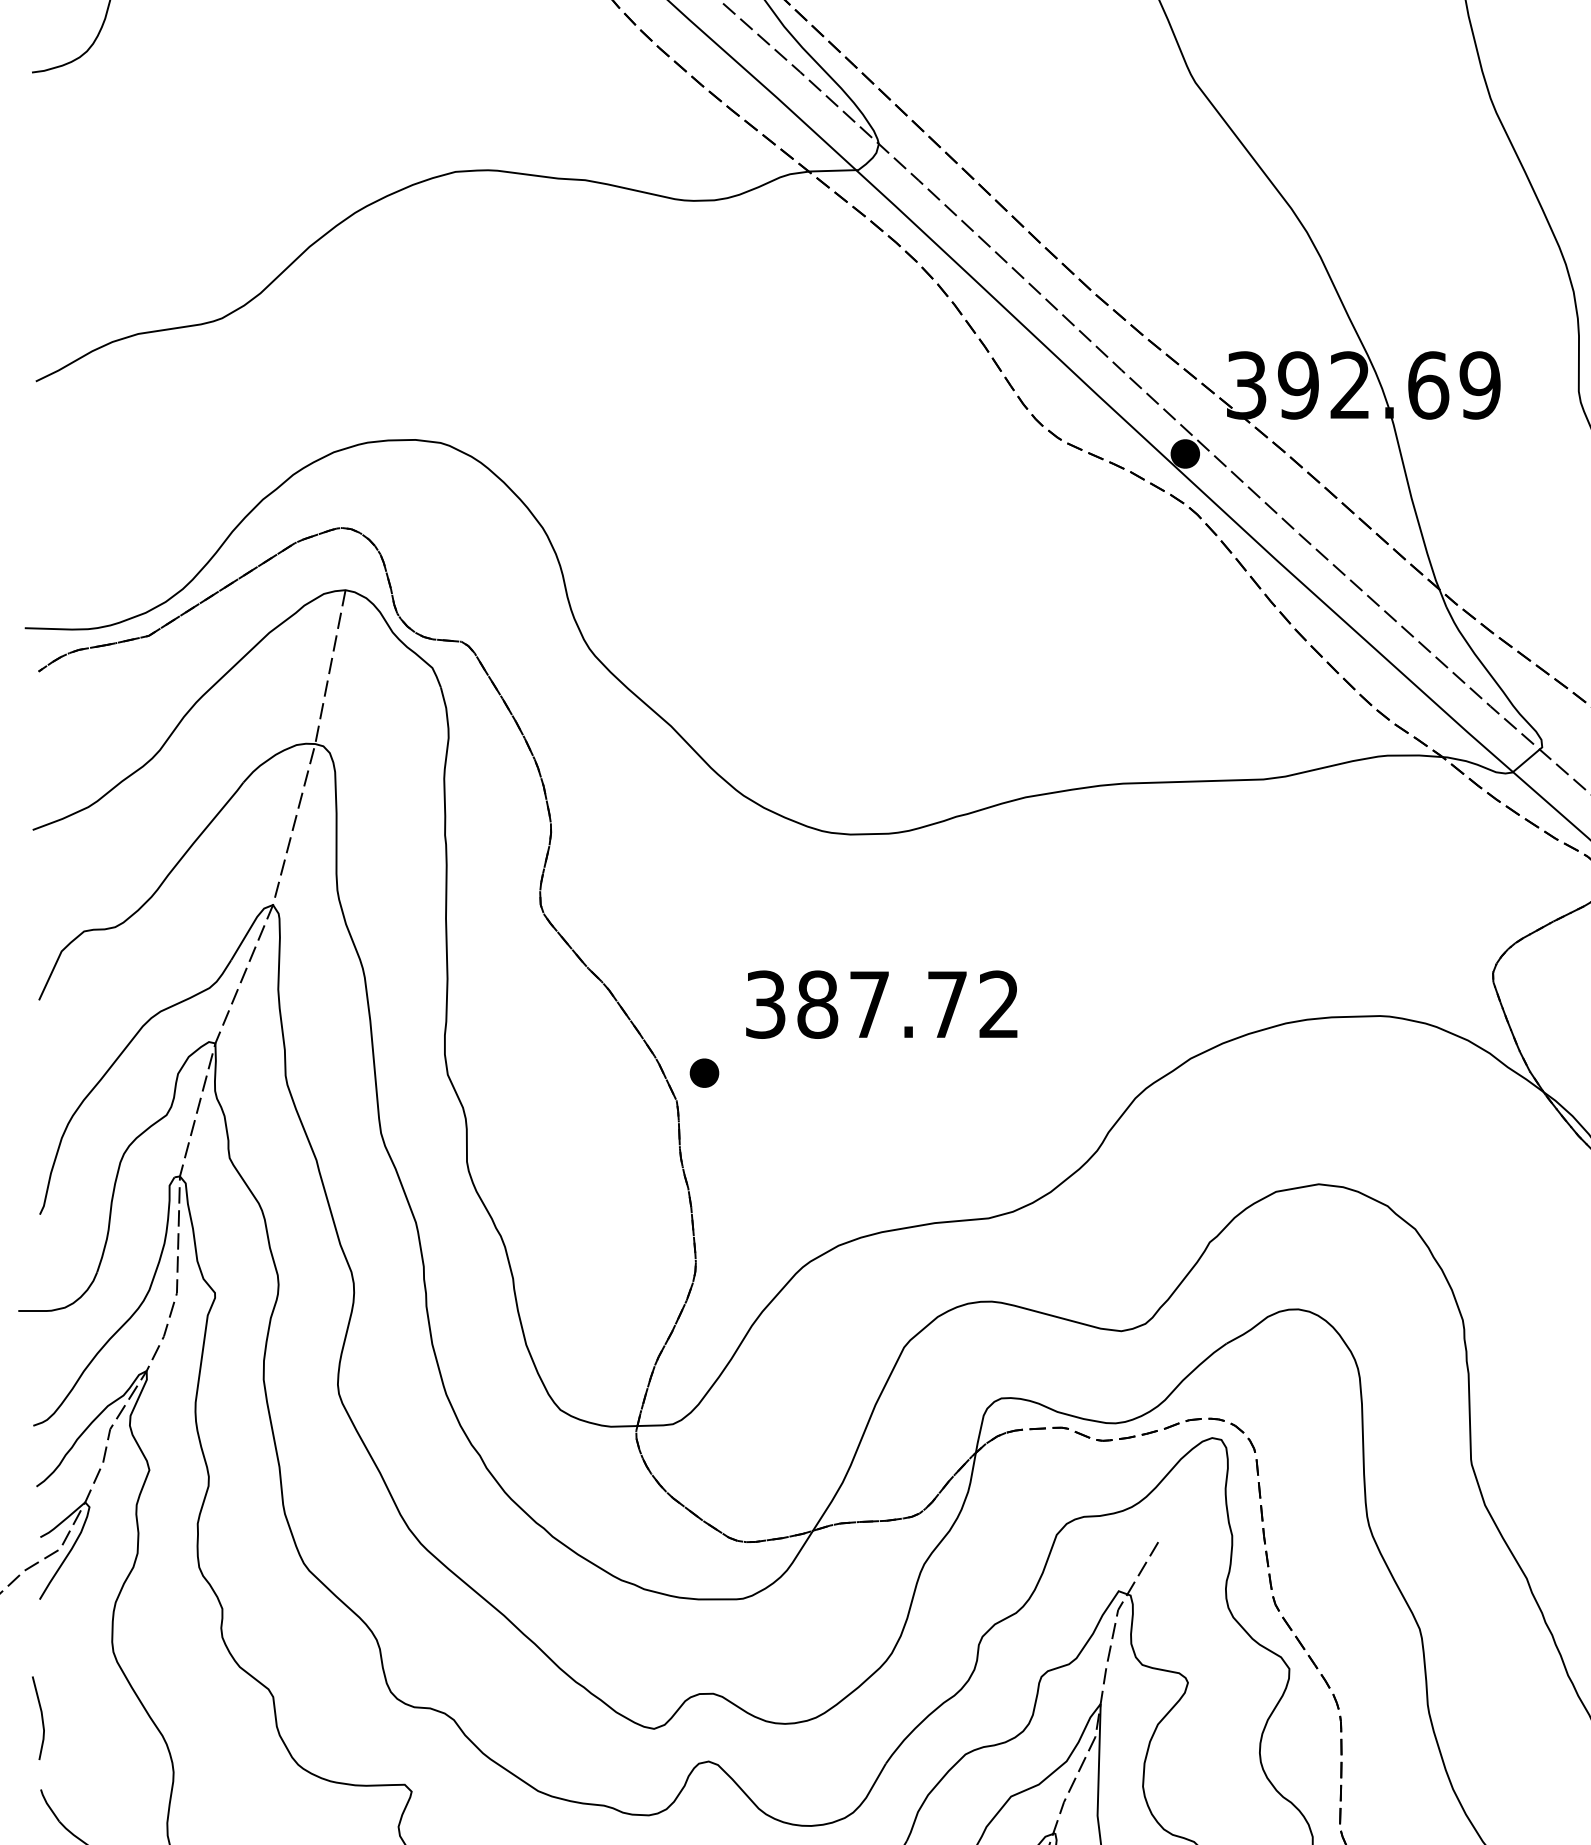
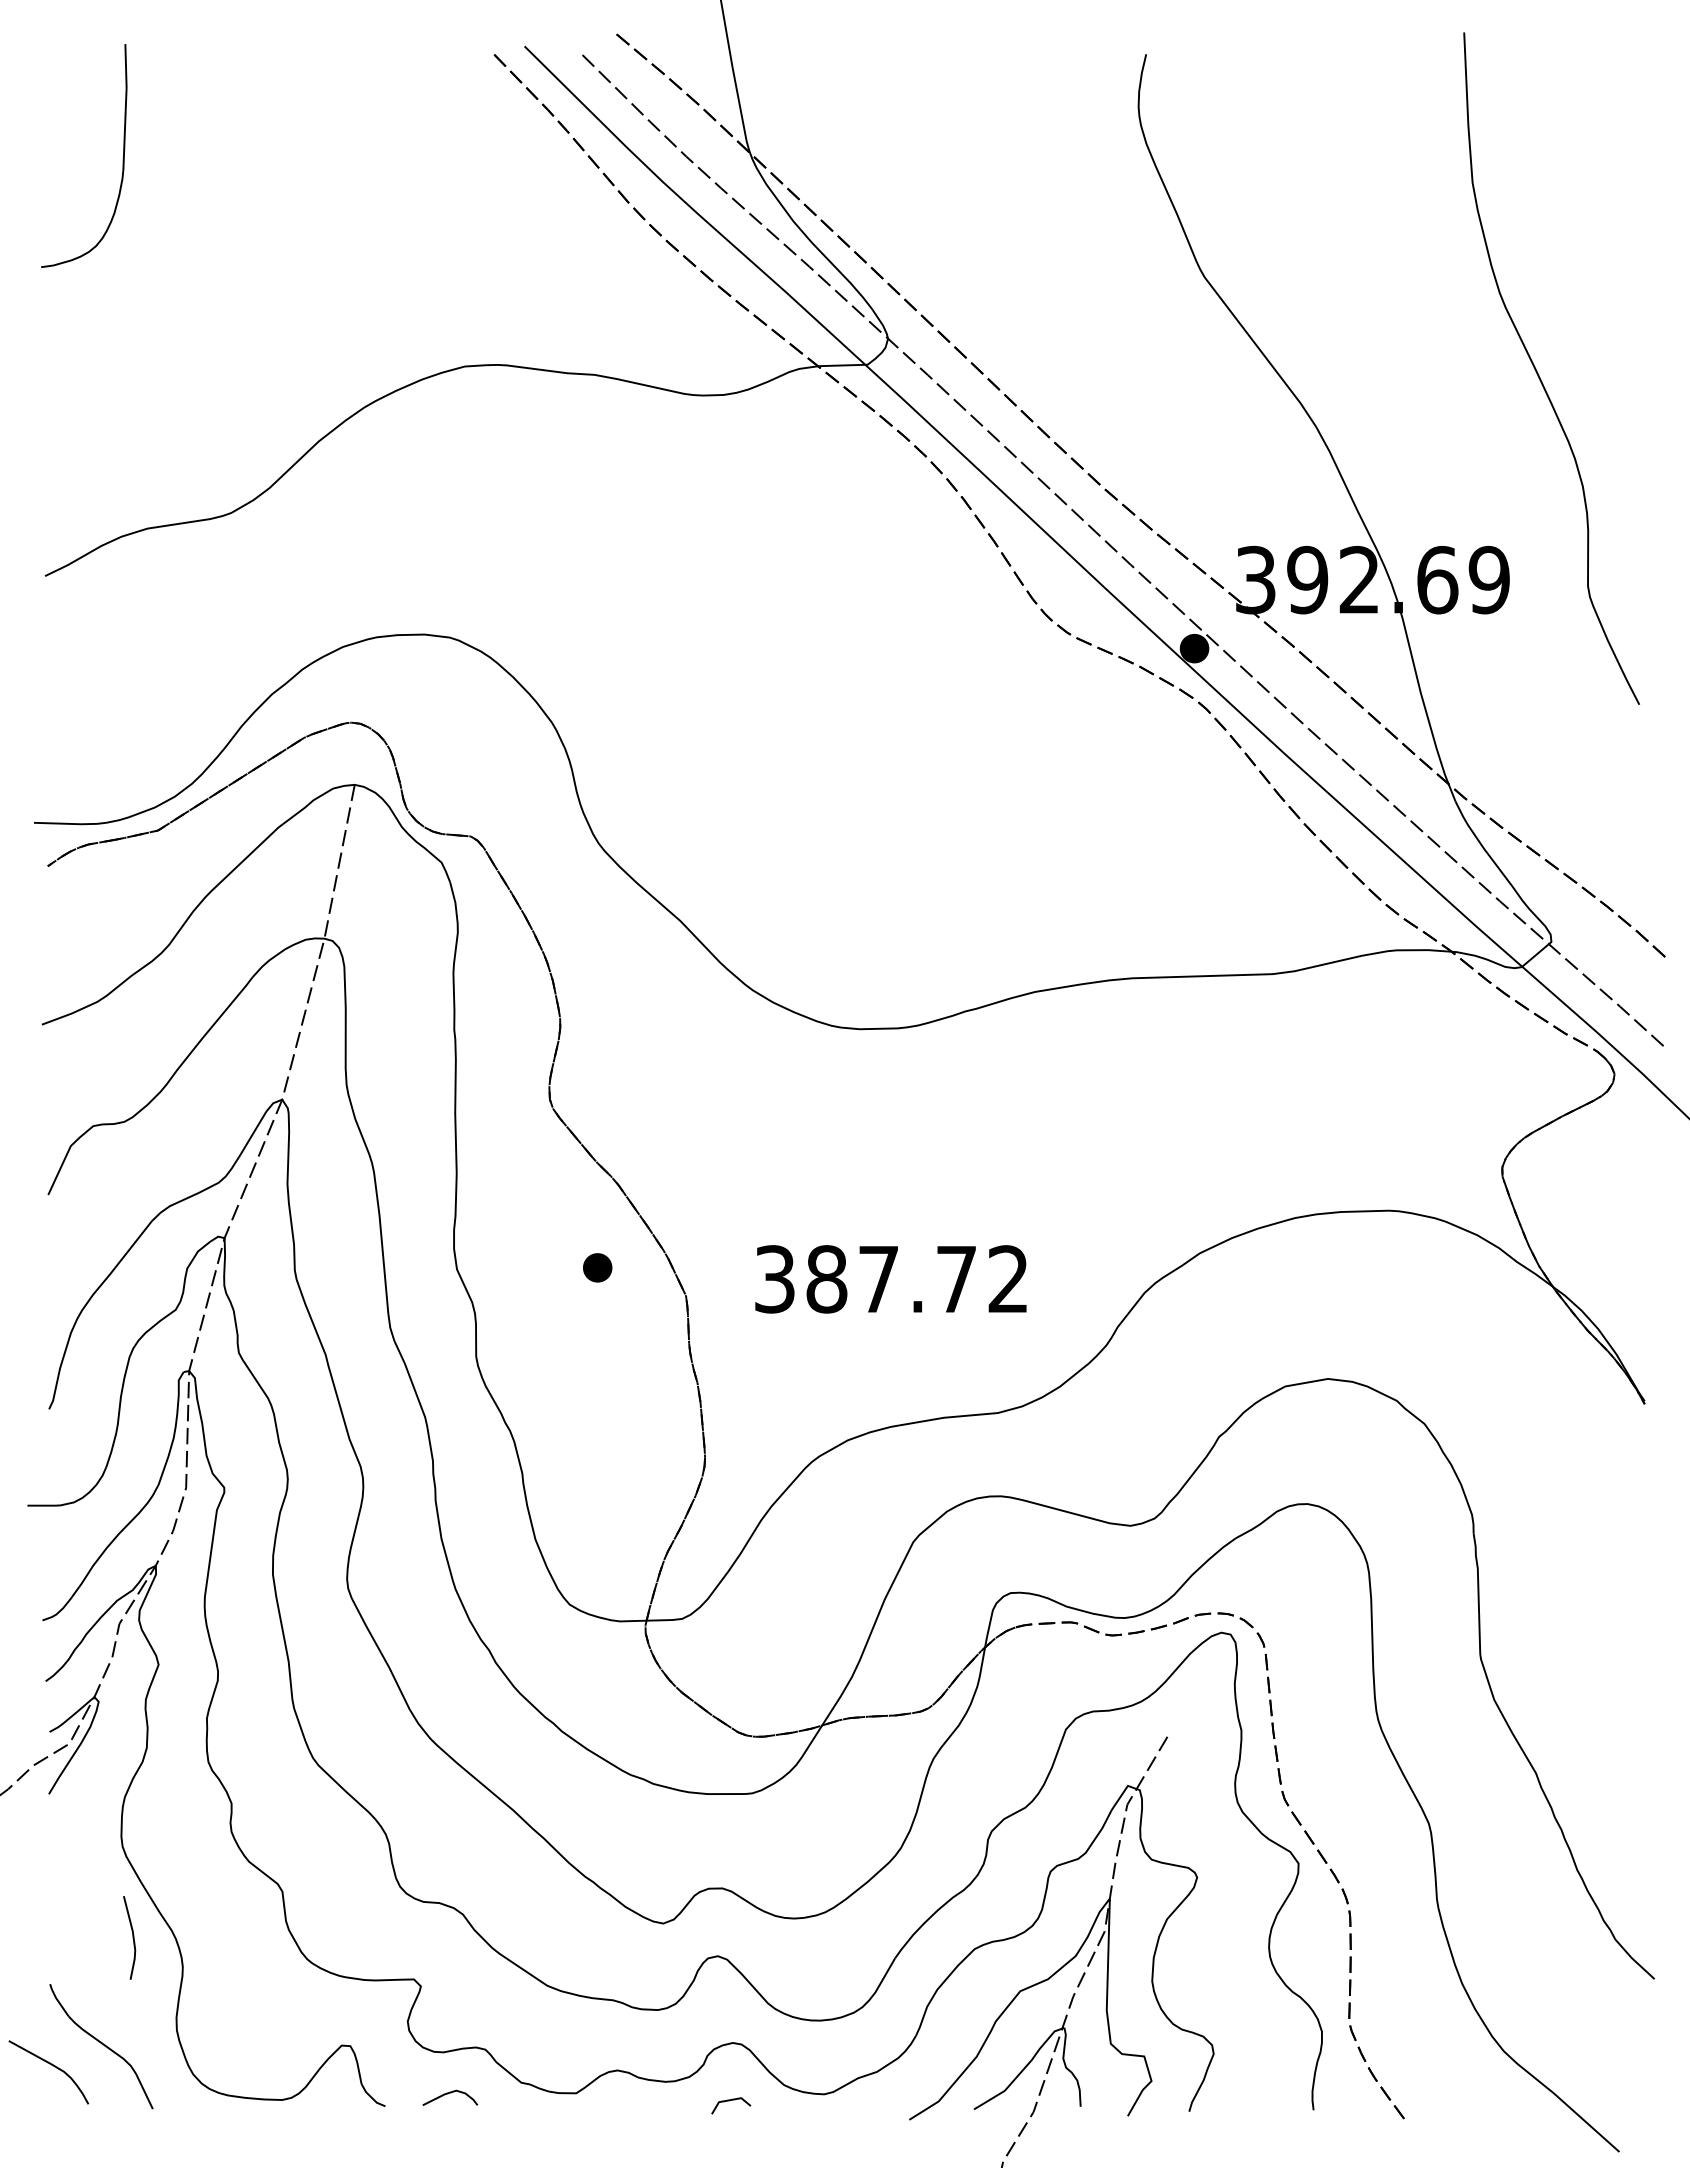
text: (881, 1004) -> (890, 1279), moved
part: (704, 1072) -> (597, 1267), moved
line: (41, 1717) -> (132, 1937), moved

